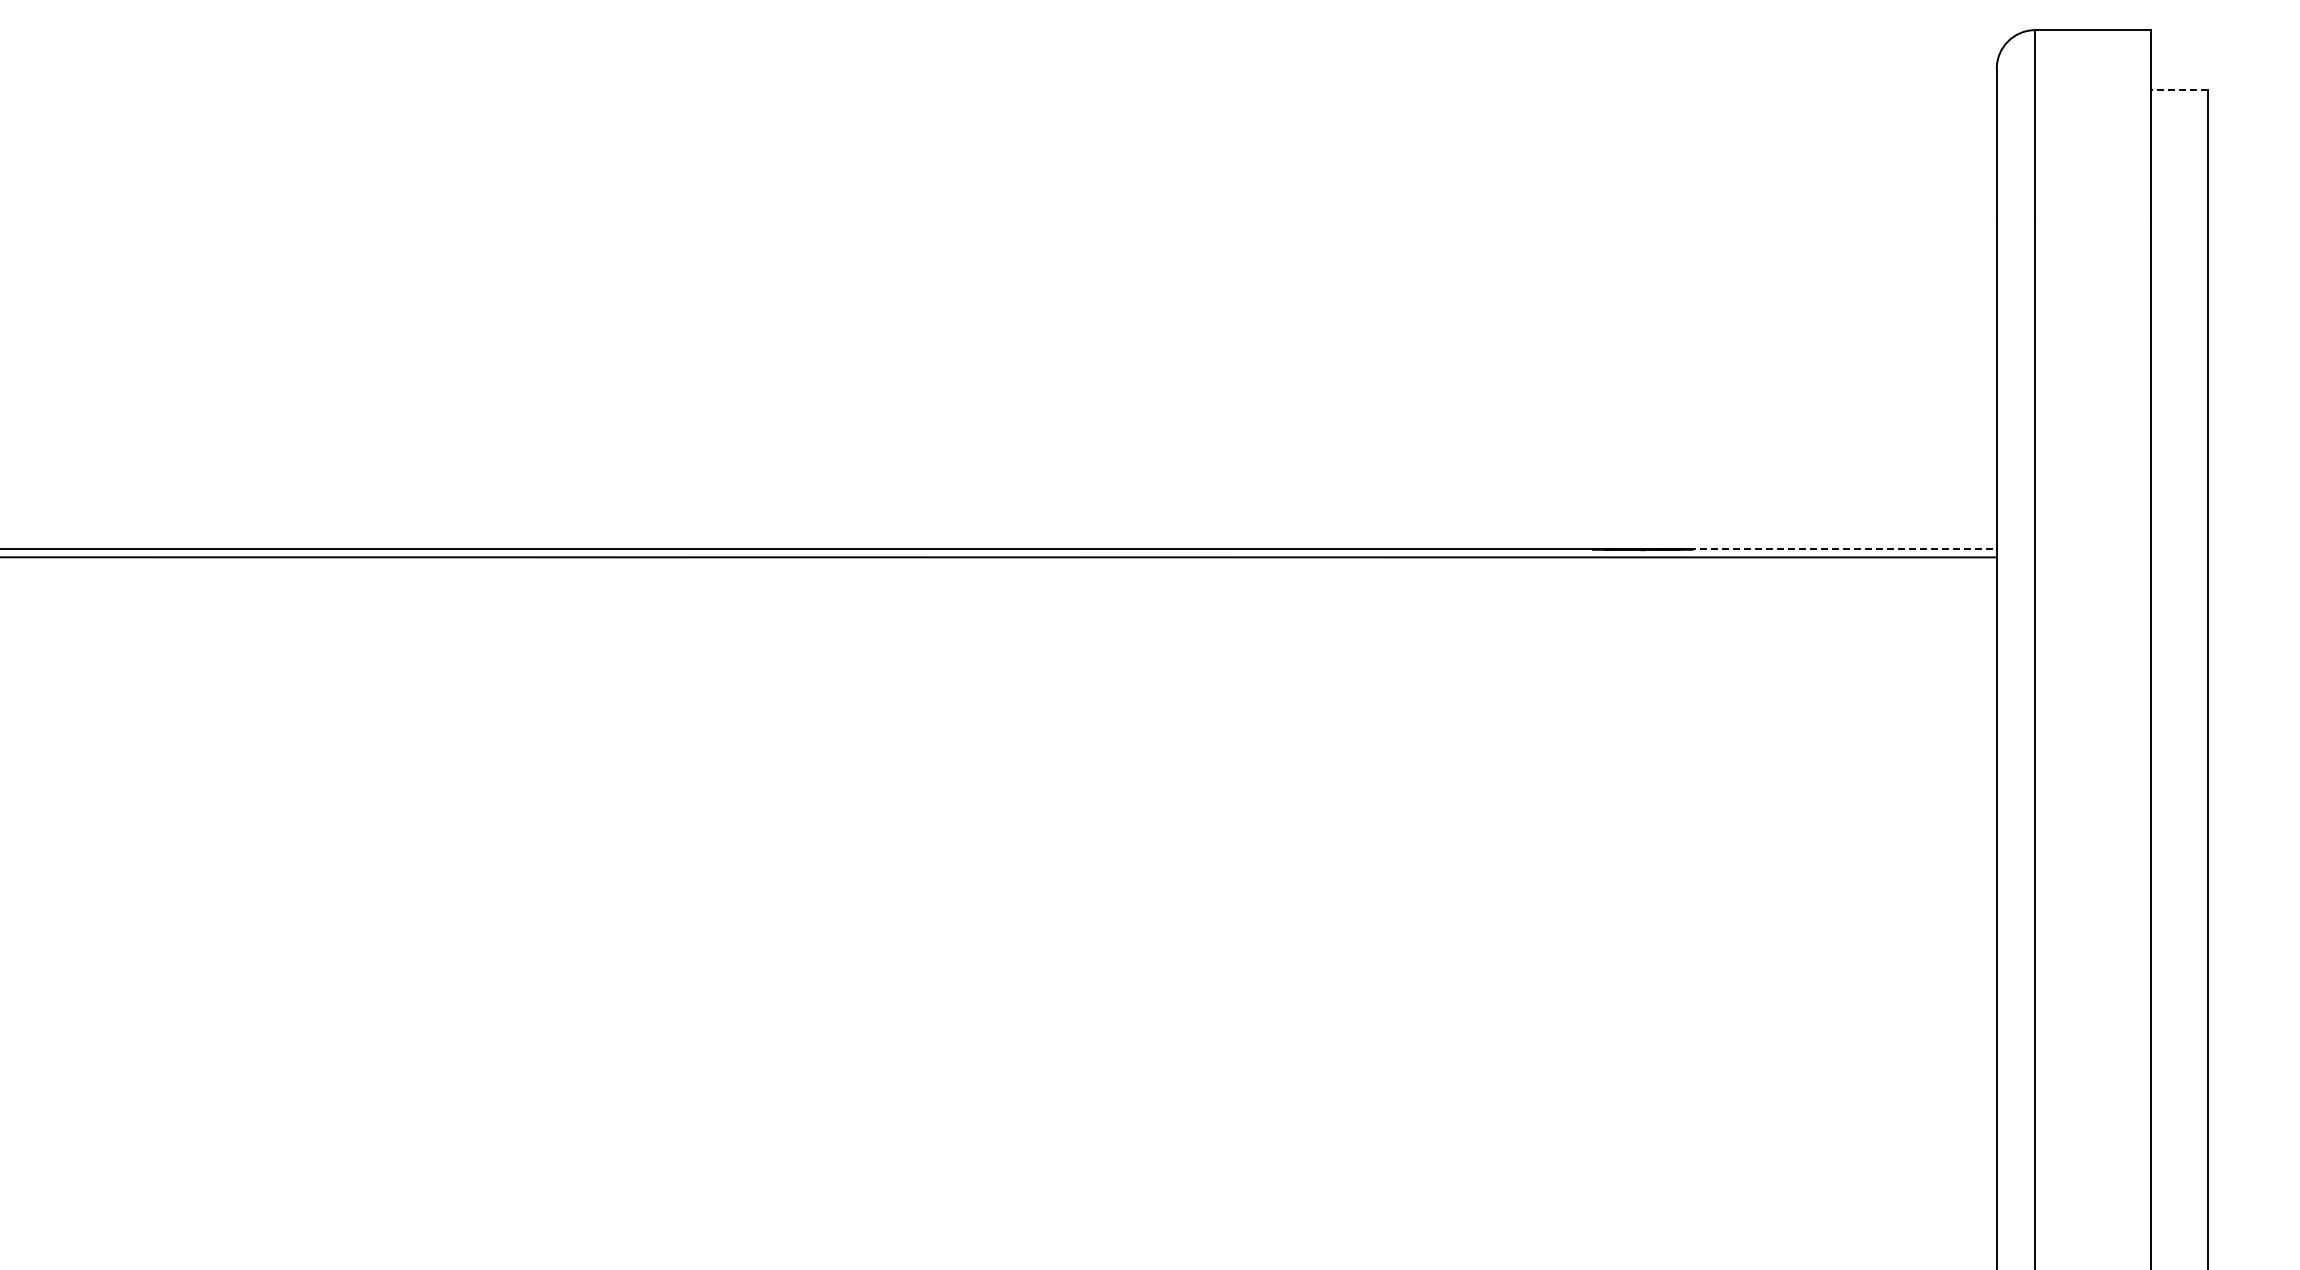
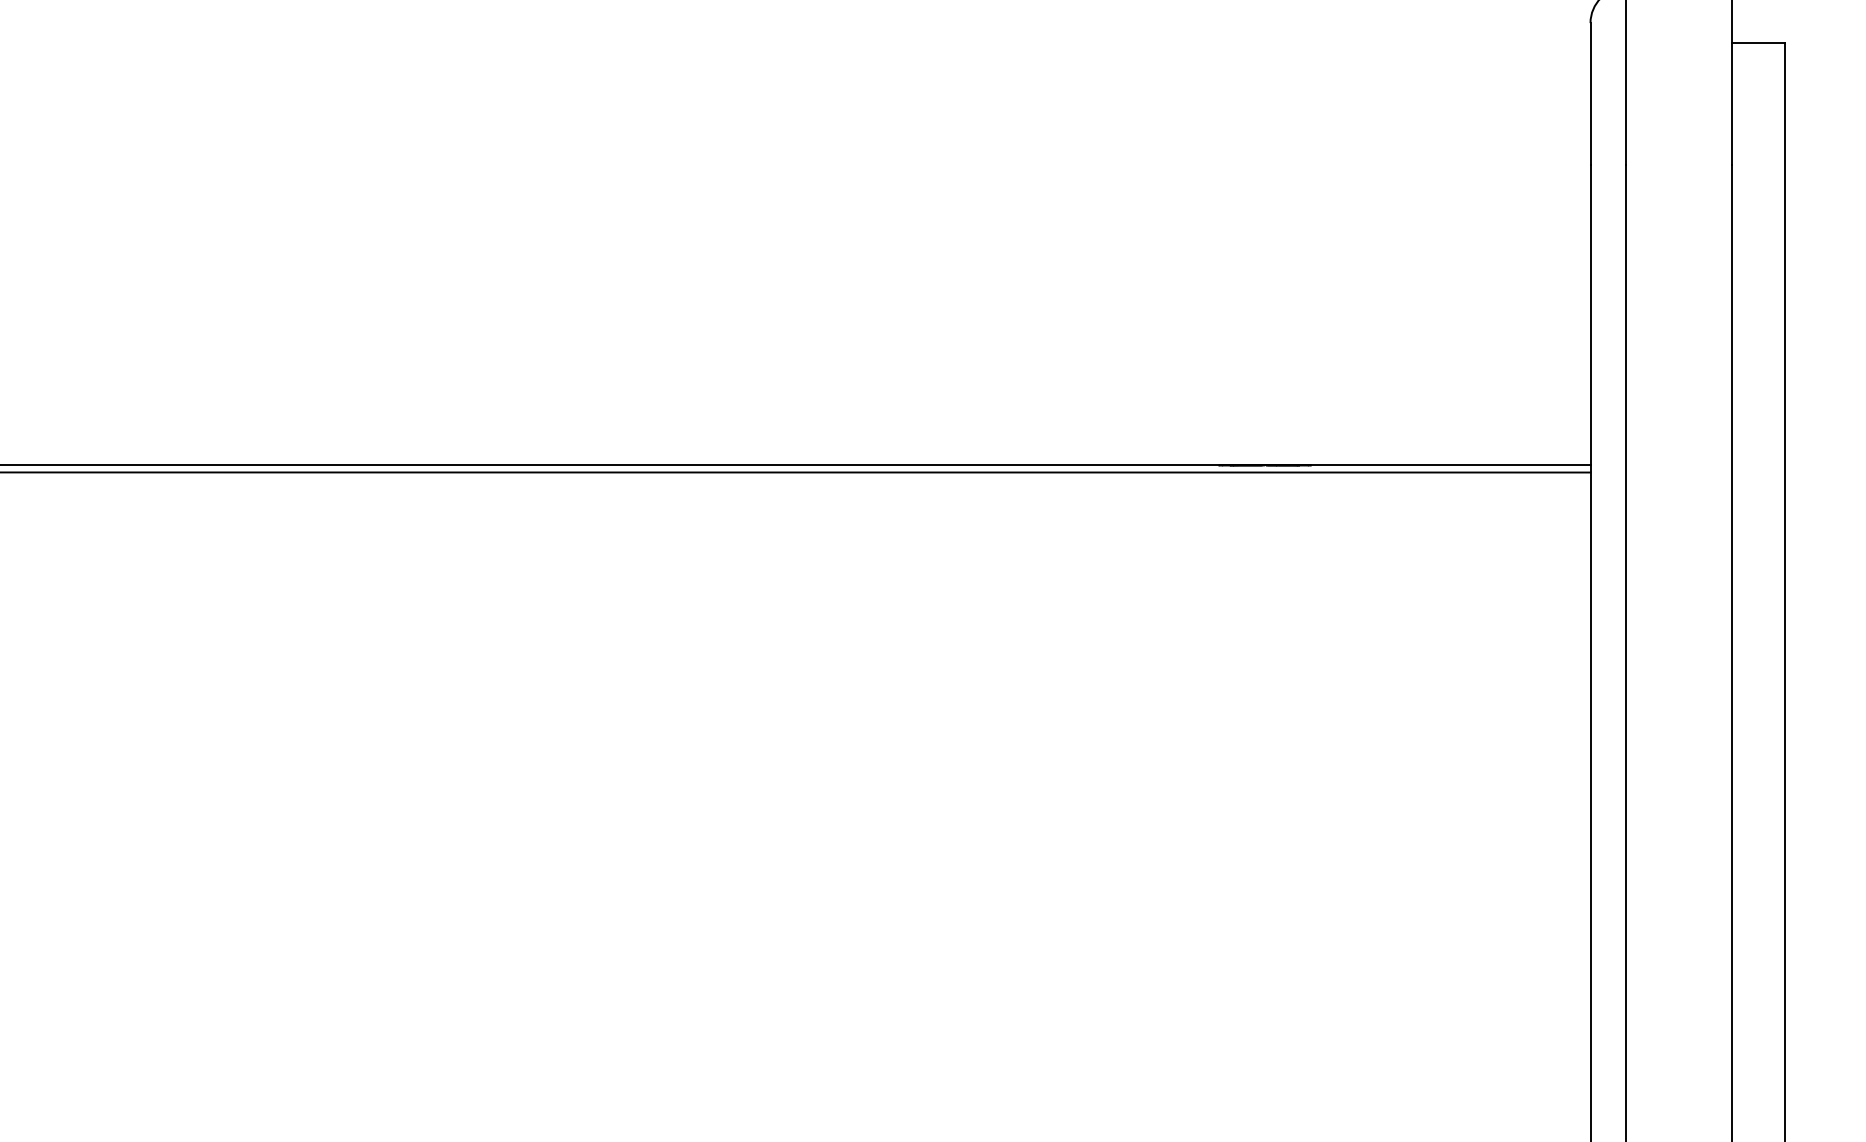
line: (2179, 89) -> (1758, 42), dashed -> solid
line: (1842, 549) -> (1448, 465), dashed -> solid

